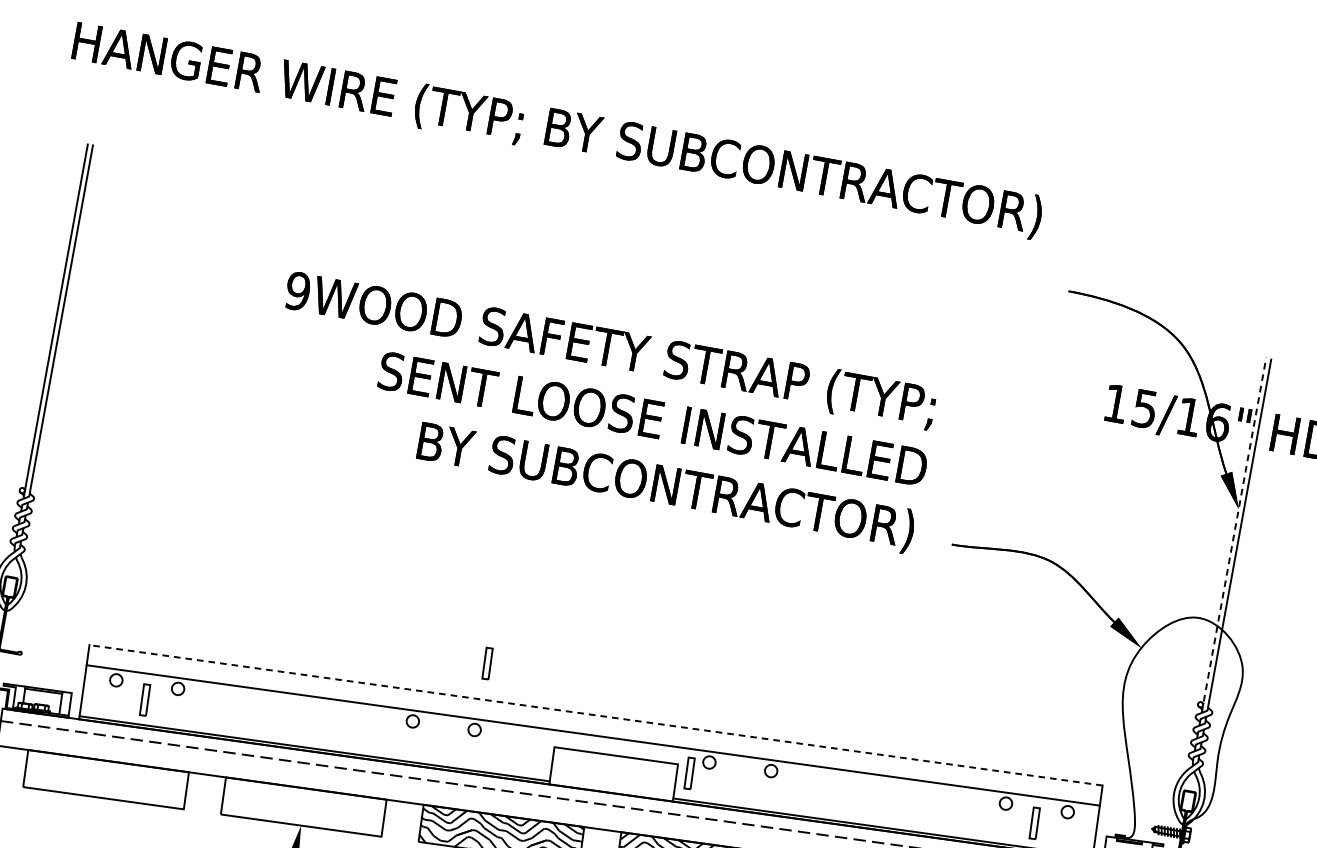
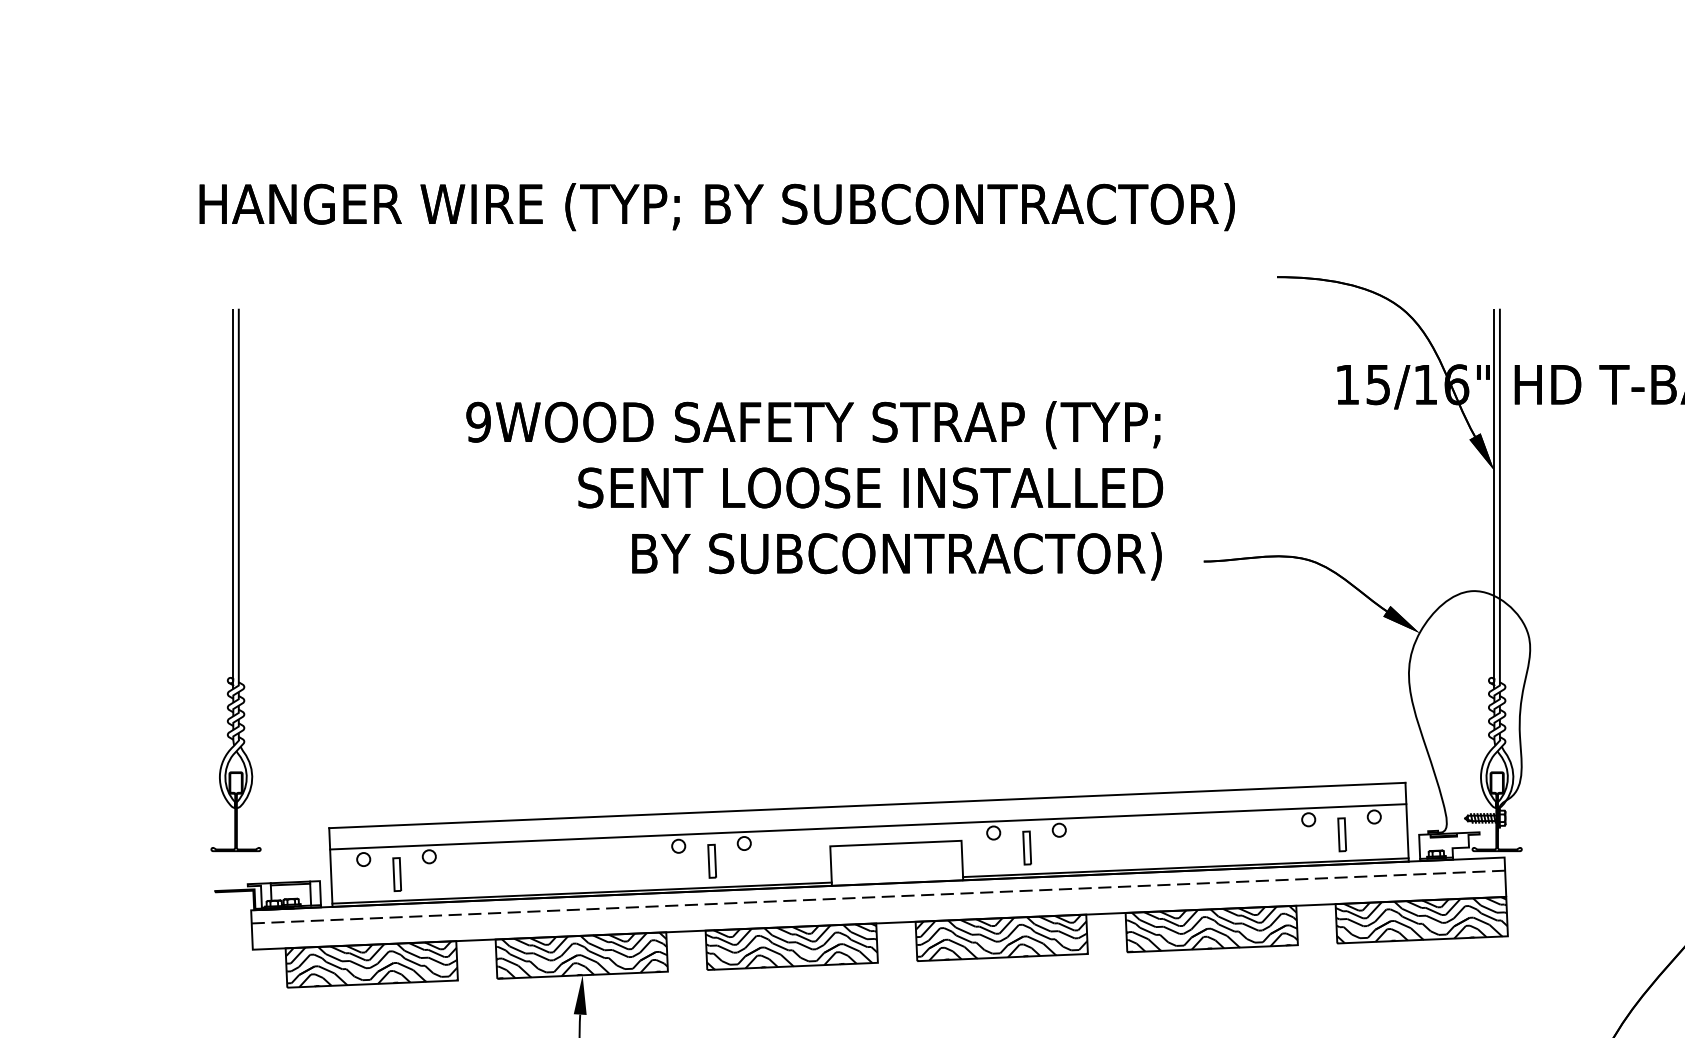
line: (1234, 535) -> (1494, 498), dashed -> solid
part: (487, 662) -> (711, 860), moved
line: (596, 715) -> (867, 805), dashed -> solid
part: (689, 772) -> (1026, 847), moved
hatch: (105, 779) -> (371, 964), added
hatch: (303, 806) -> (581, 955), added

